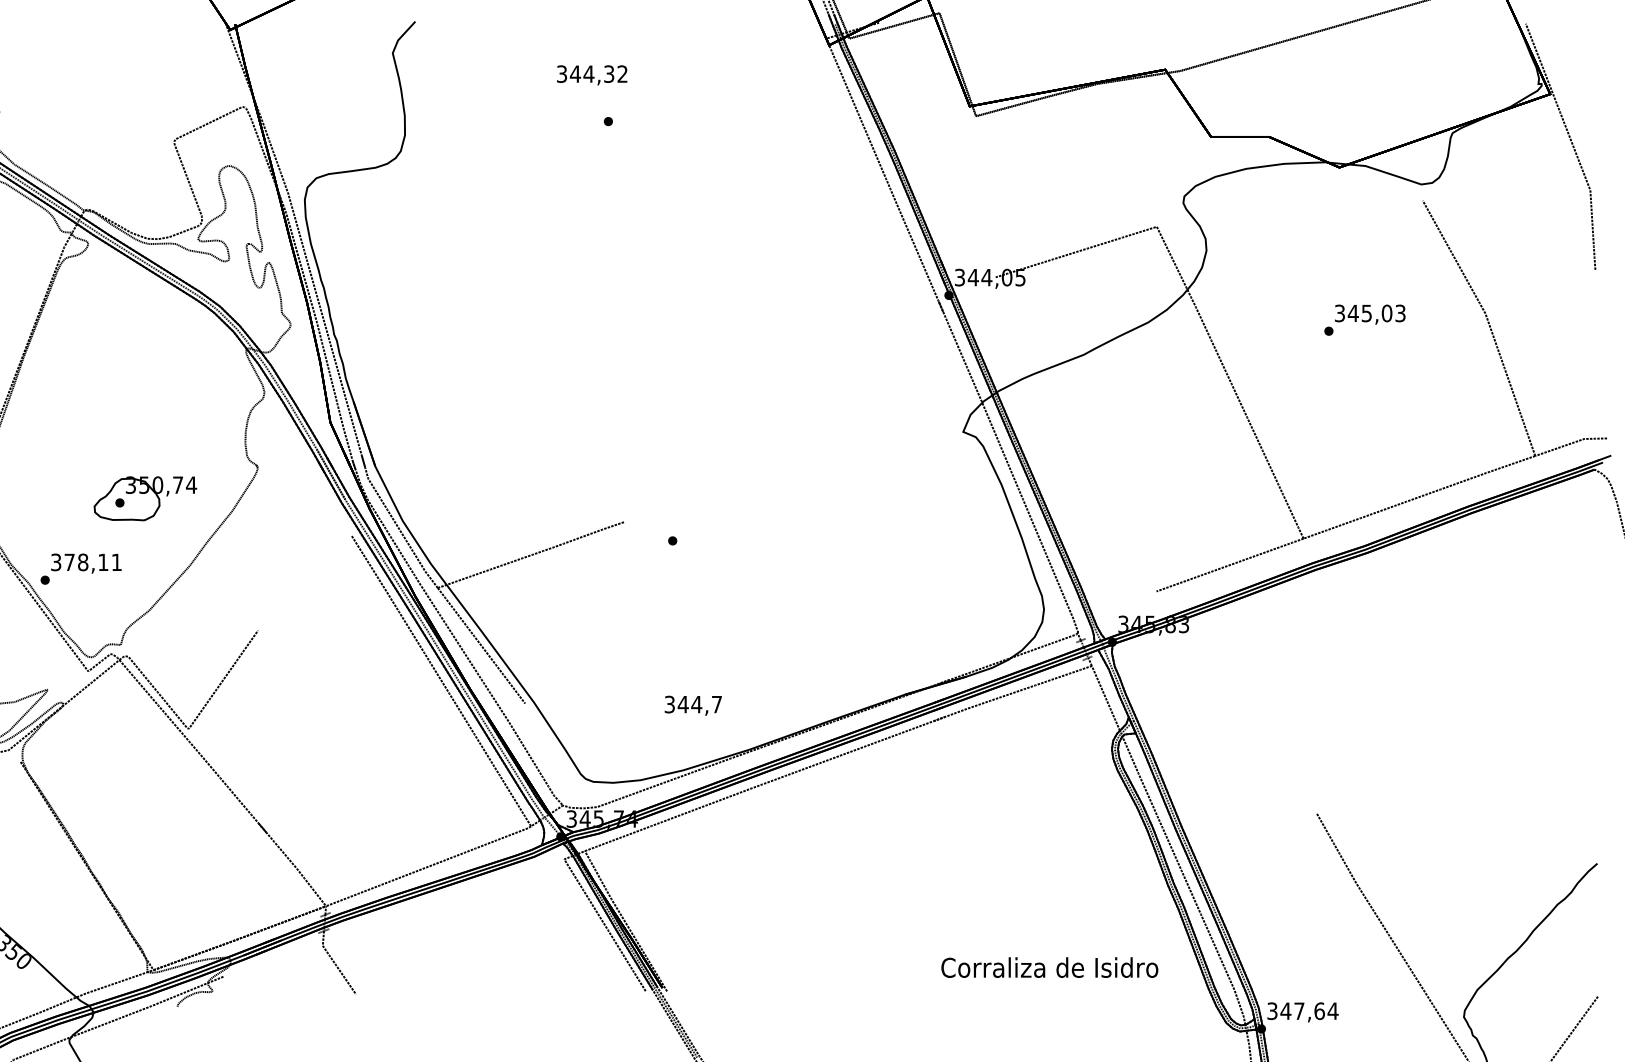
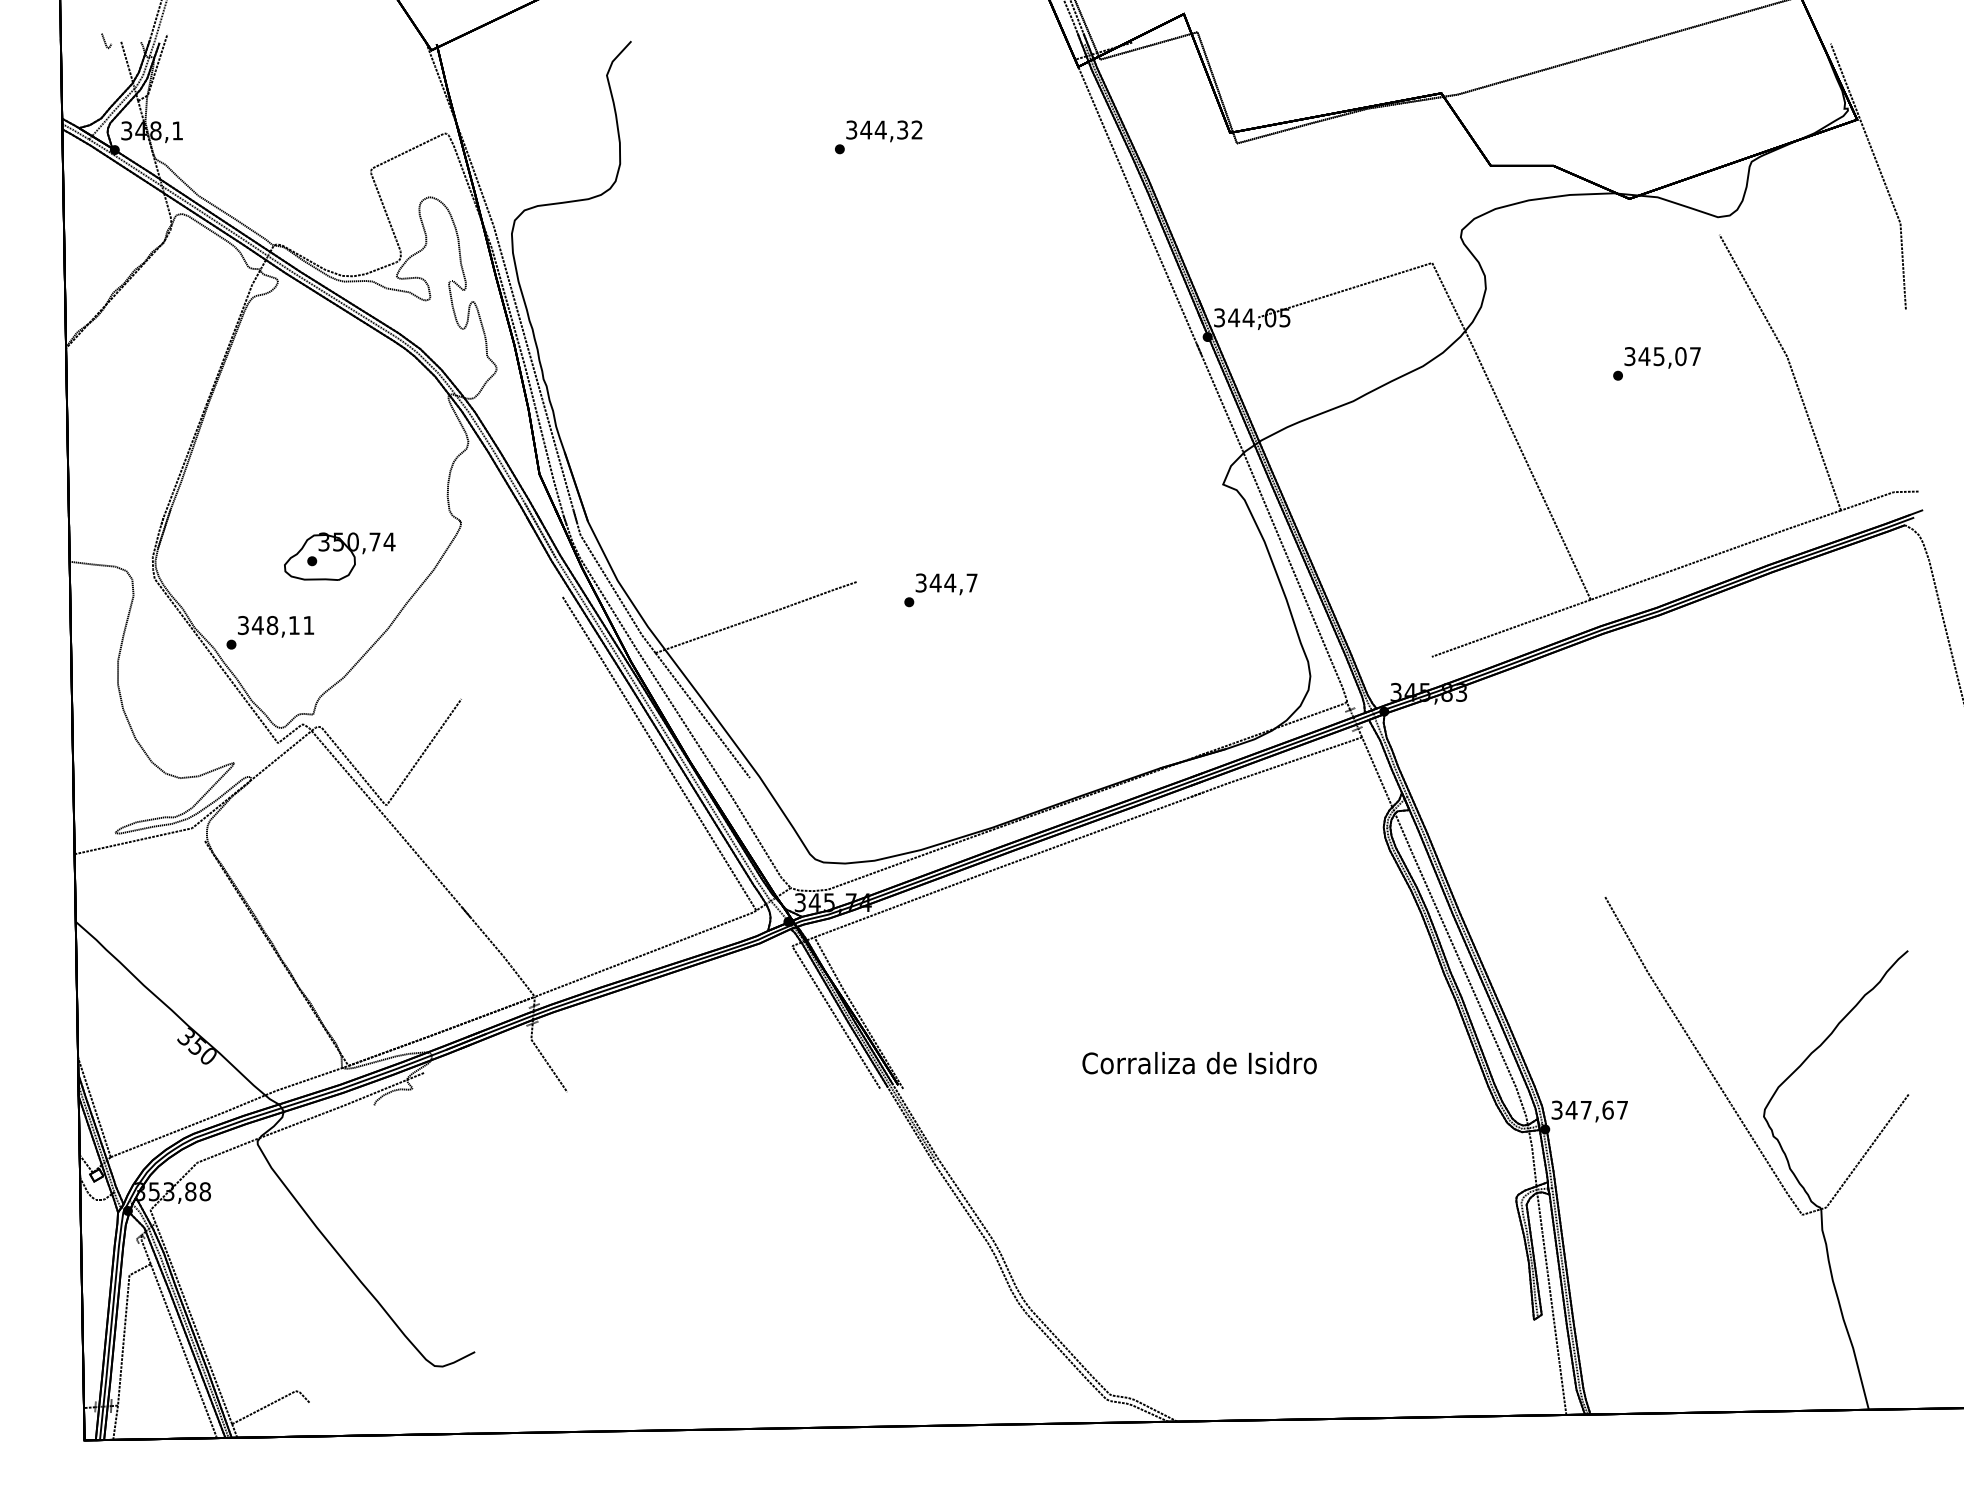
text: (592, 75) -> (884, 131), moved
text: (1400, 313) -> (1695, 356), 345,03 -> 345,07
text: (69, 562) -> (257, 625), 378,11 -> 348,11
text: (693, 705) -> (946, 584), moved
text: (1049, 967) -> (1199, 1063), moved
text: (1332, 1011) -> (1622, 1110), 347,64 -> 347,67

